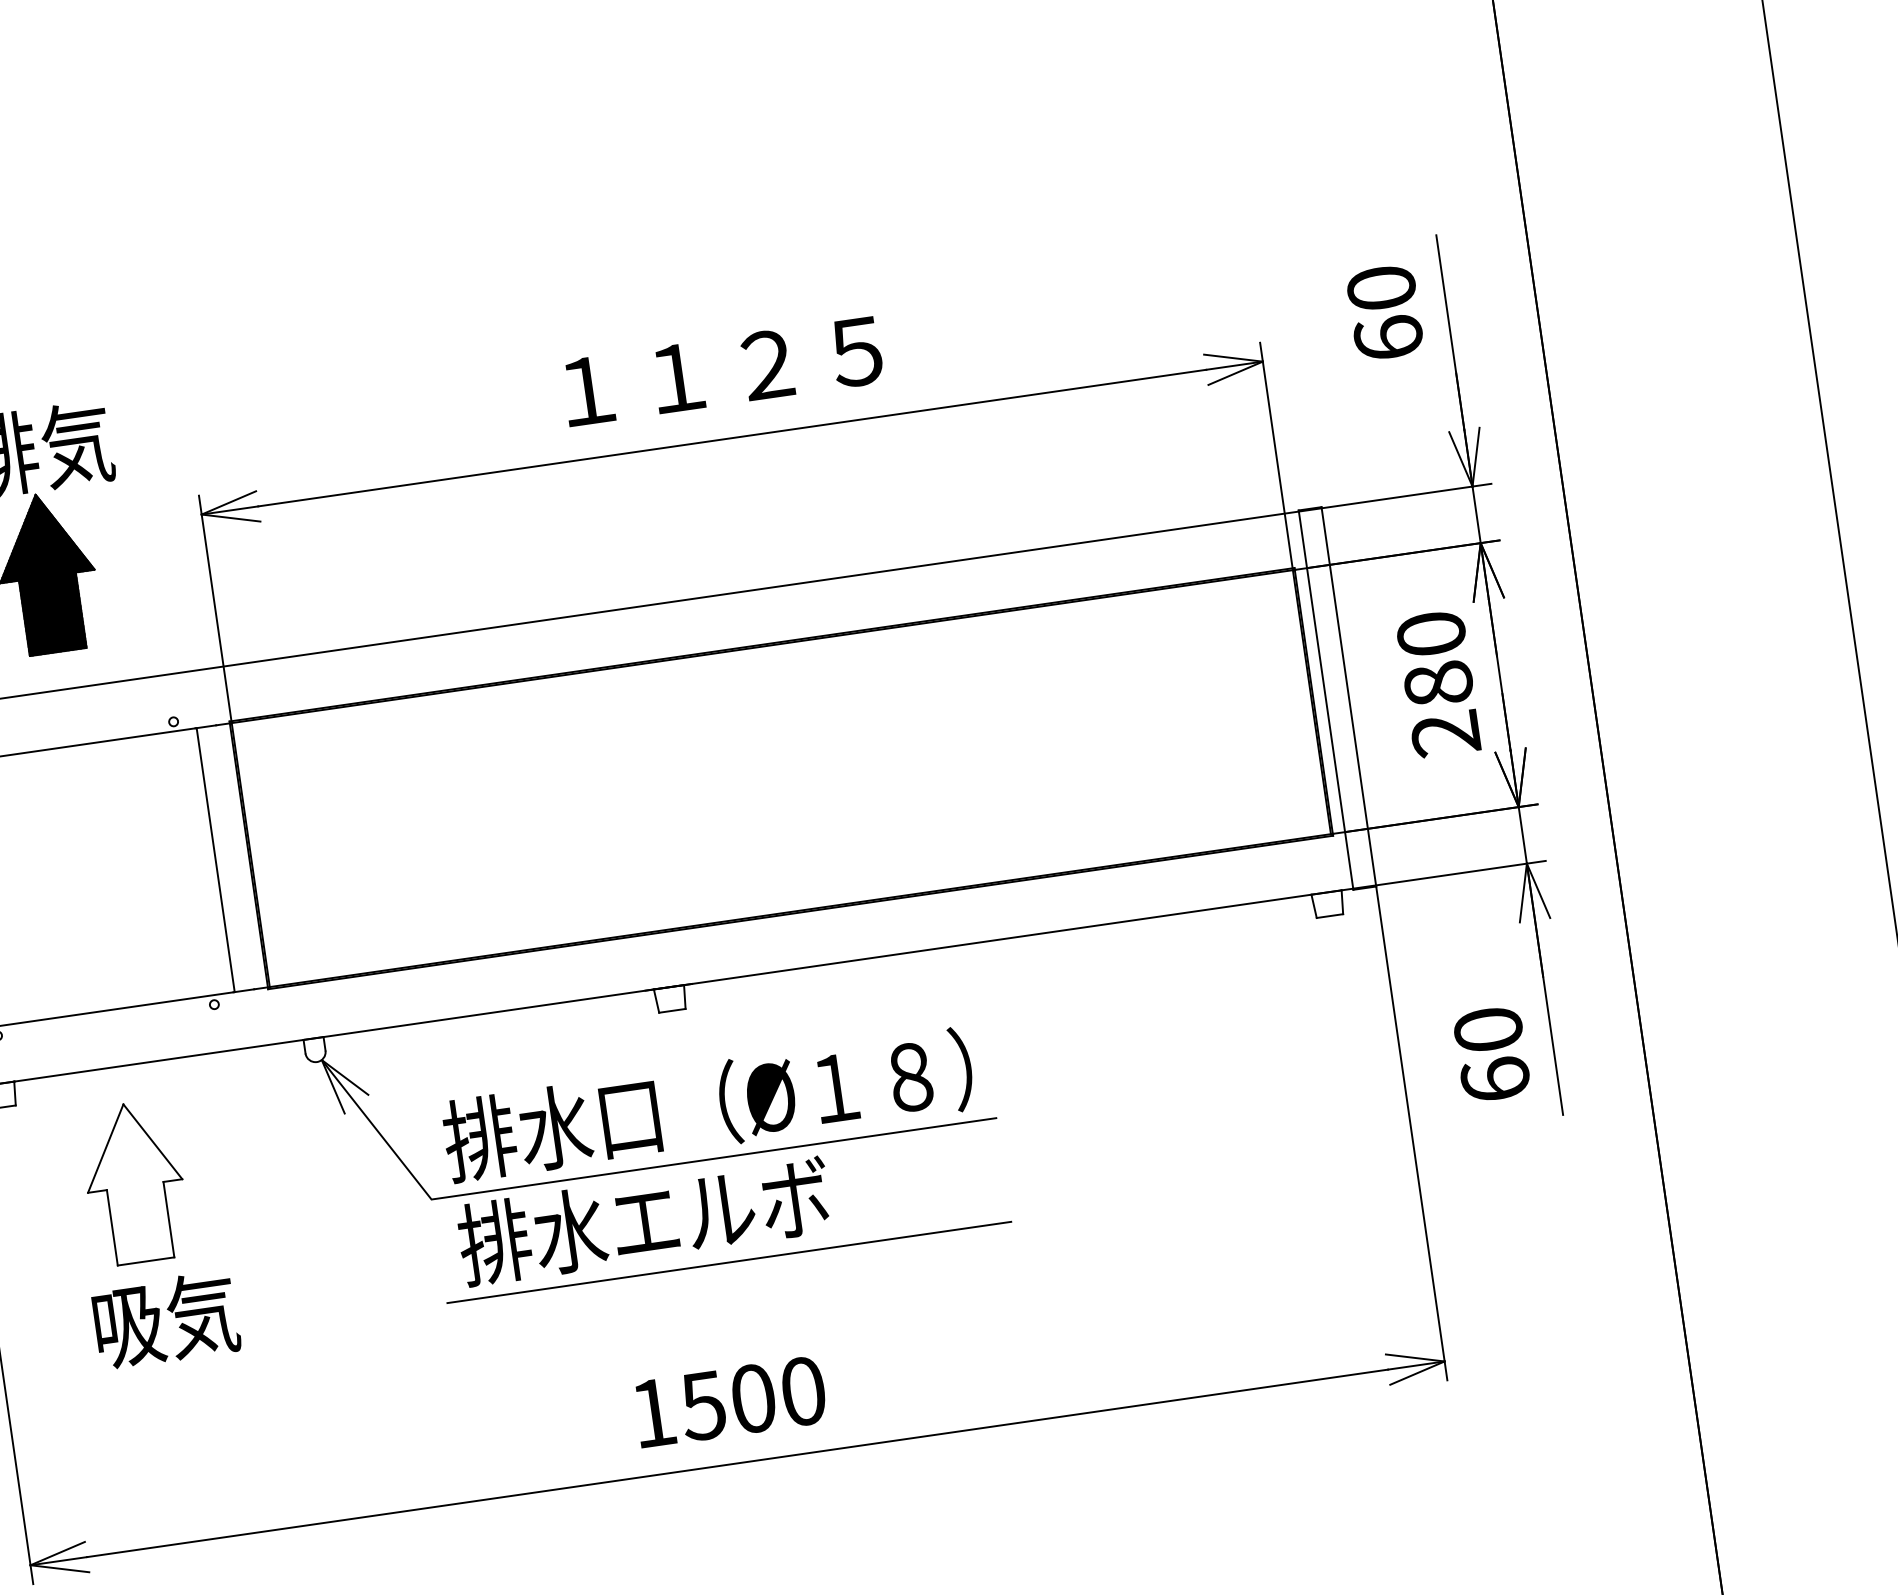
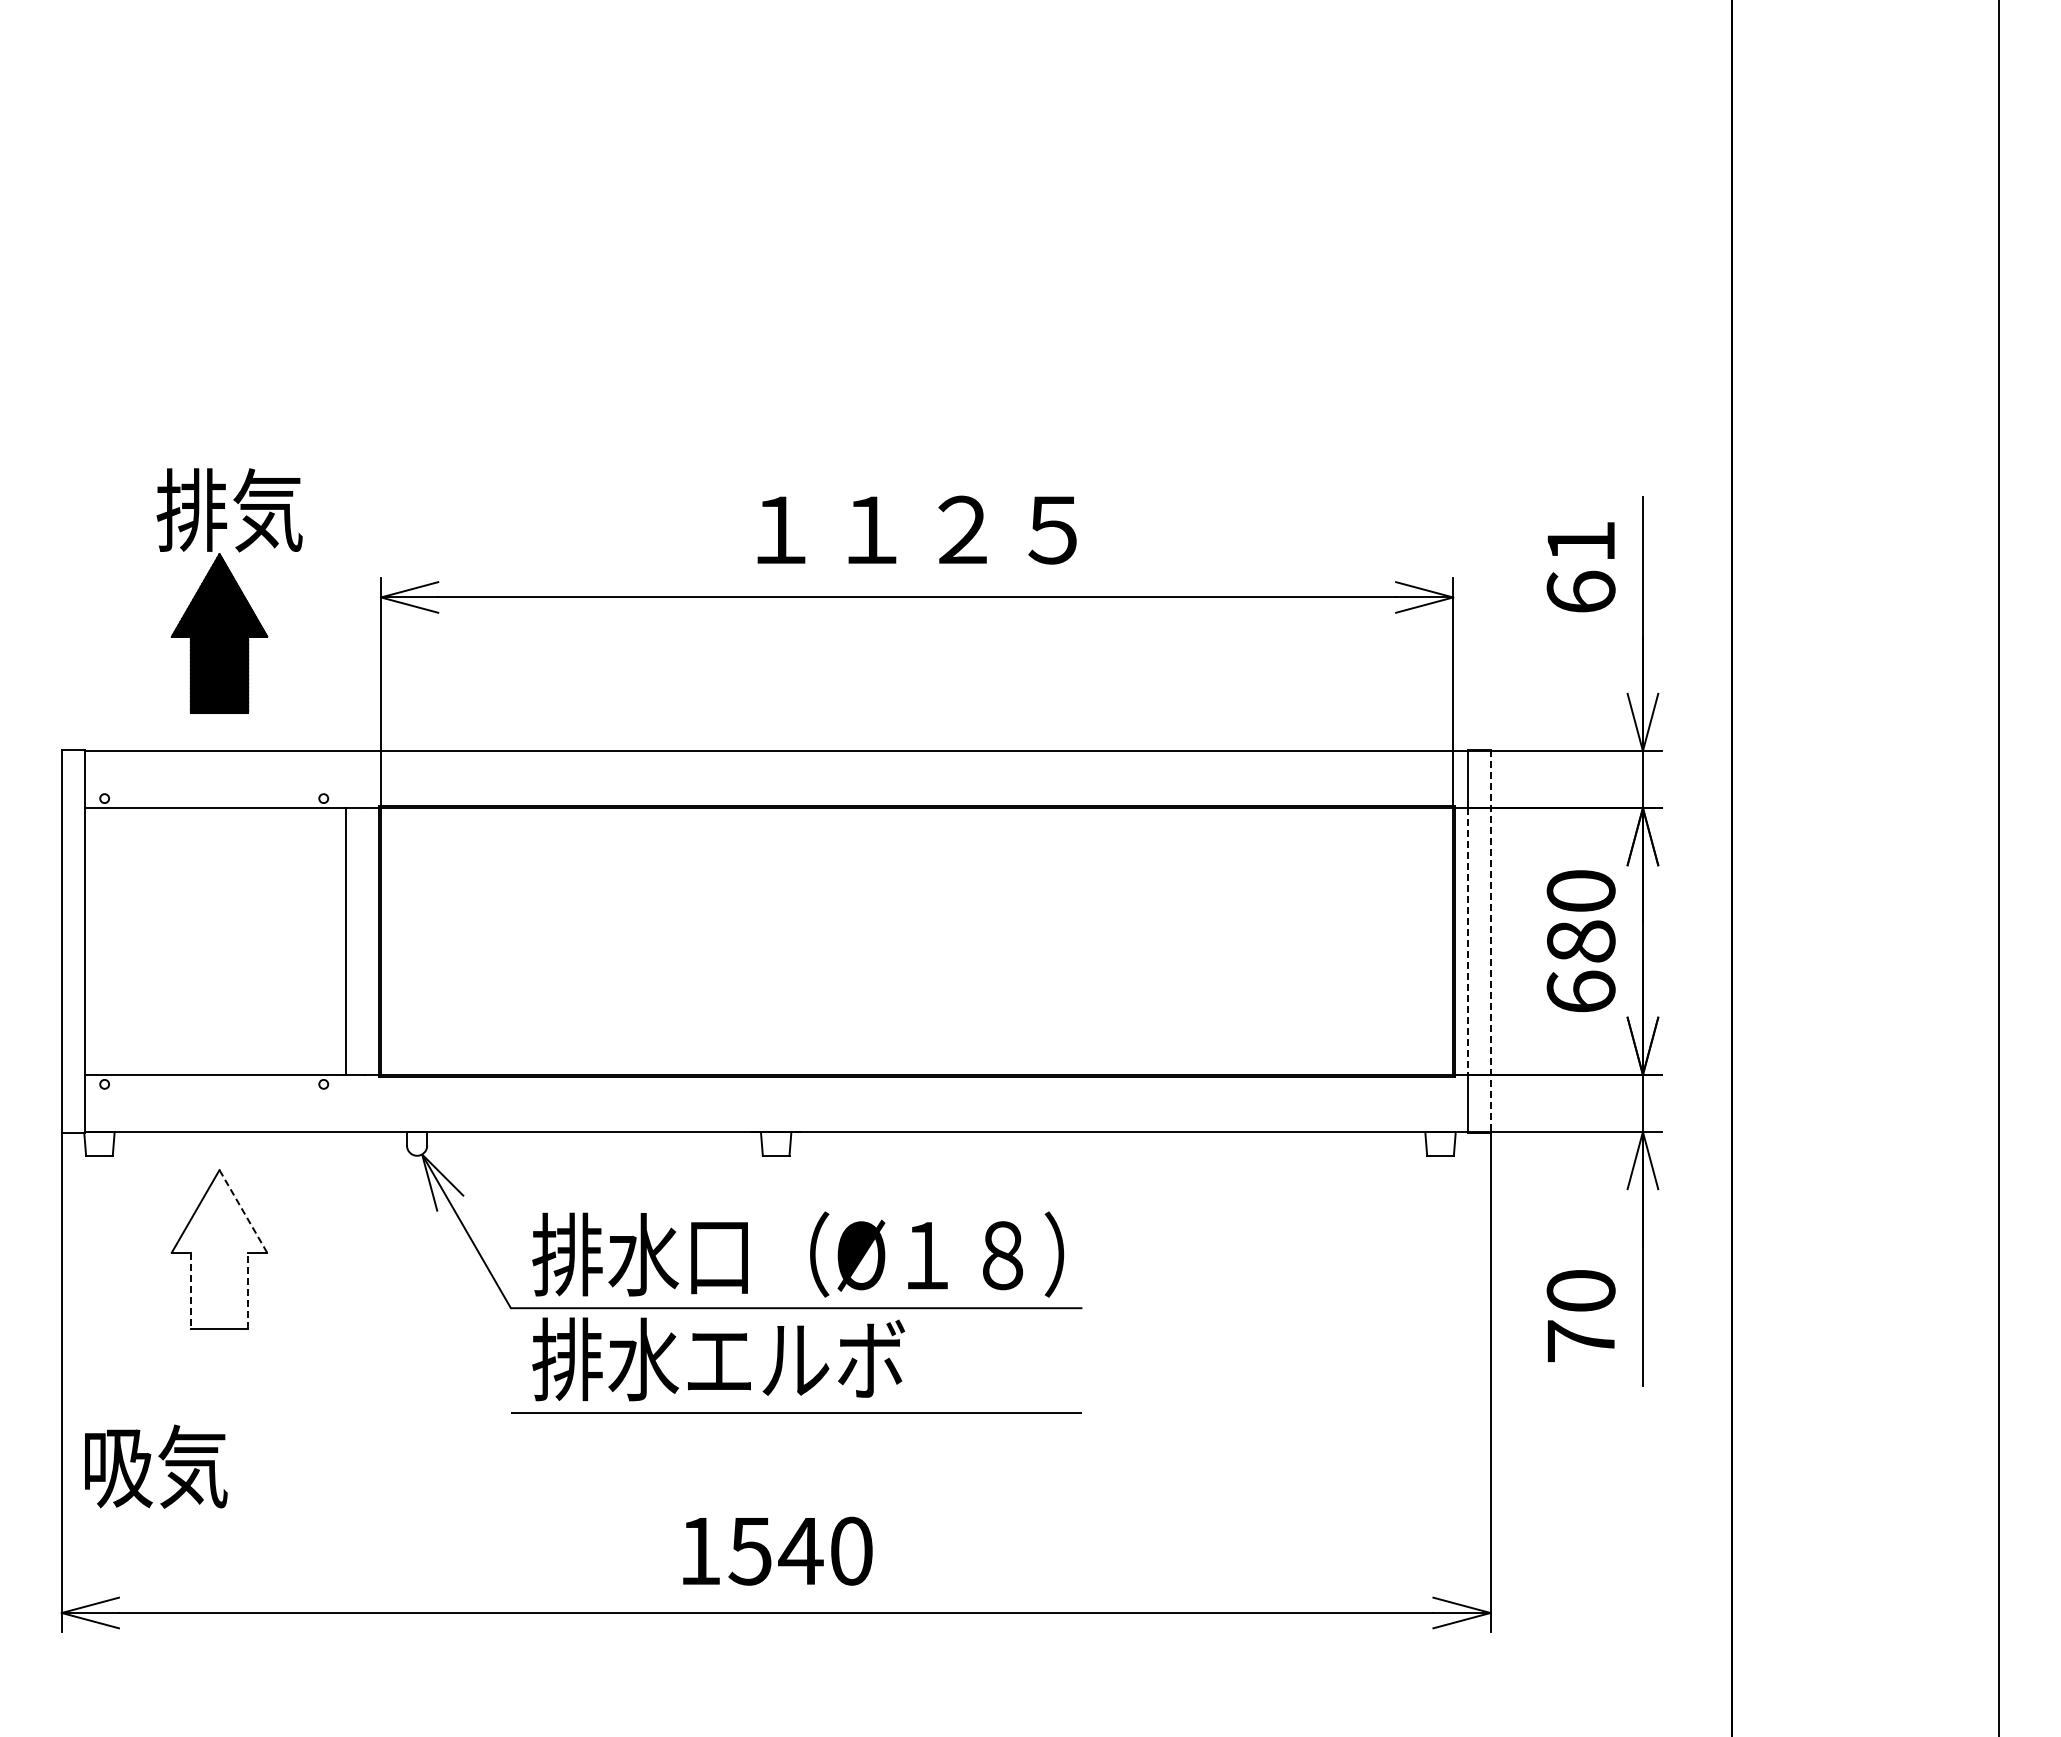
text: (1380, 288) -> (1580, 541), 60 -> 61
line: (1348, 696) -> (1490, 941), solid -> dashed
line: (1326, 701) -> (1467, 942), solid -> dashed
text: (1445, 733) -> (1580, 991), 280 -> 680
text: (1494, 1079) -> (1580, 1341), 60 -> 70
line: (153, 1141) -> (243, 1211), solid -> dashed
line: (169, 1219) -> (248, 1290), solid -> dashed
line: (112, 1228) -> (190, 1291), solid -> dashed
text: (166, 1319) -> (156, 1466), moved
text: (752, 1398) -> (800, 1550), 1500 -> 1540

